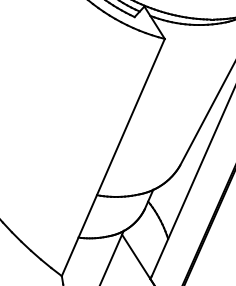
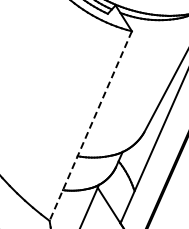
line: (112, 158) -> (90, 126), solid -> dashed

